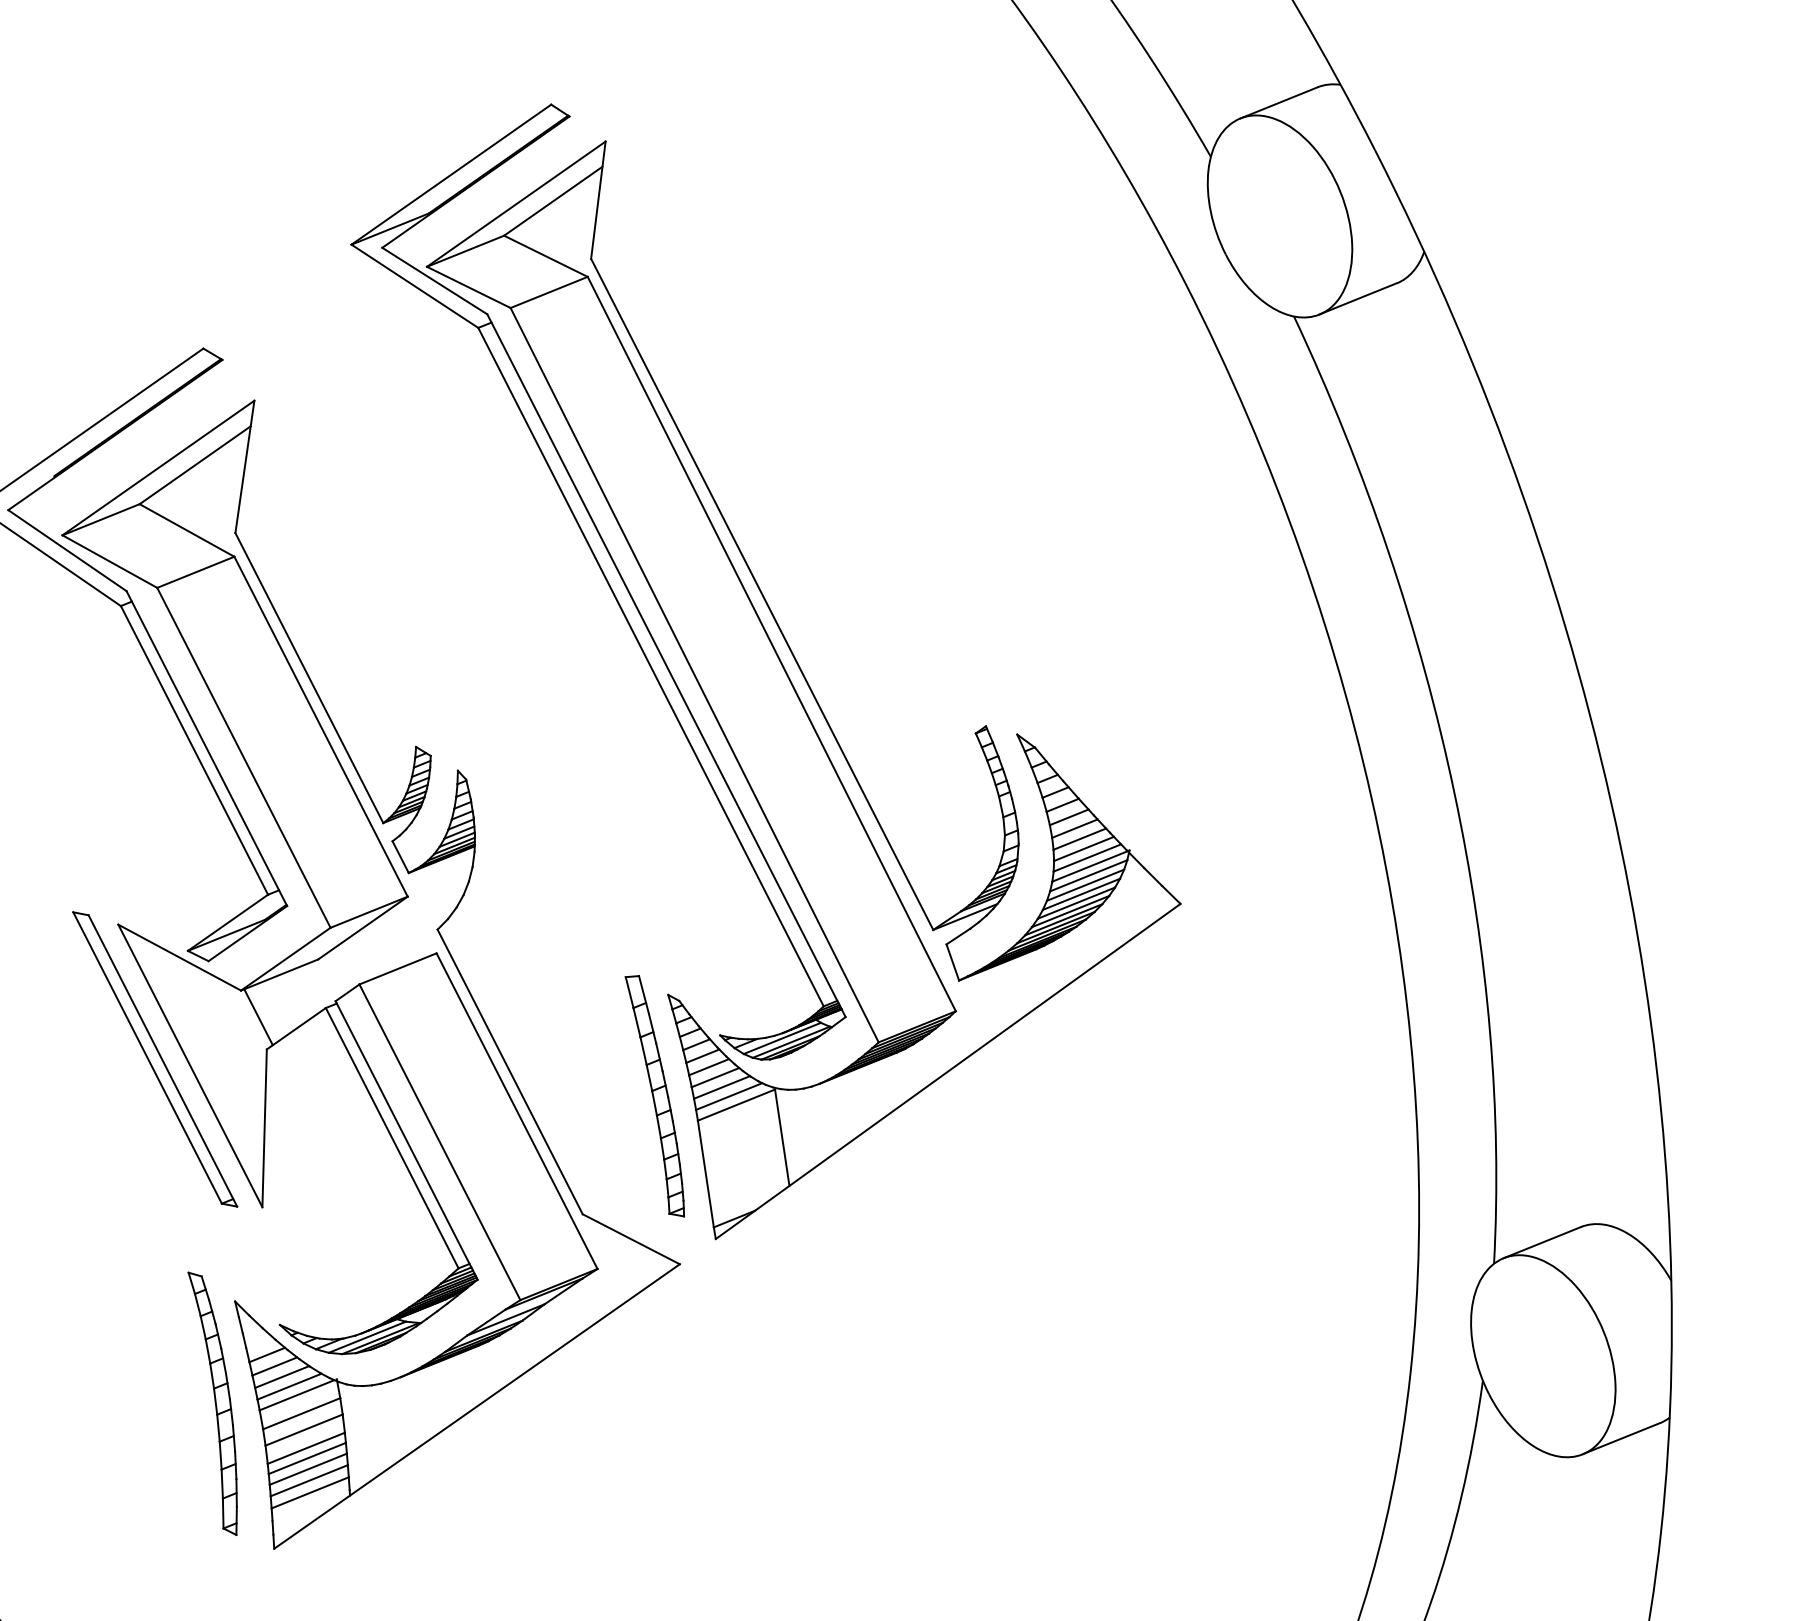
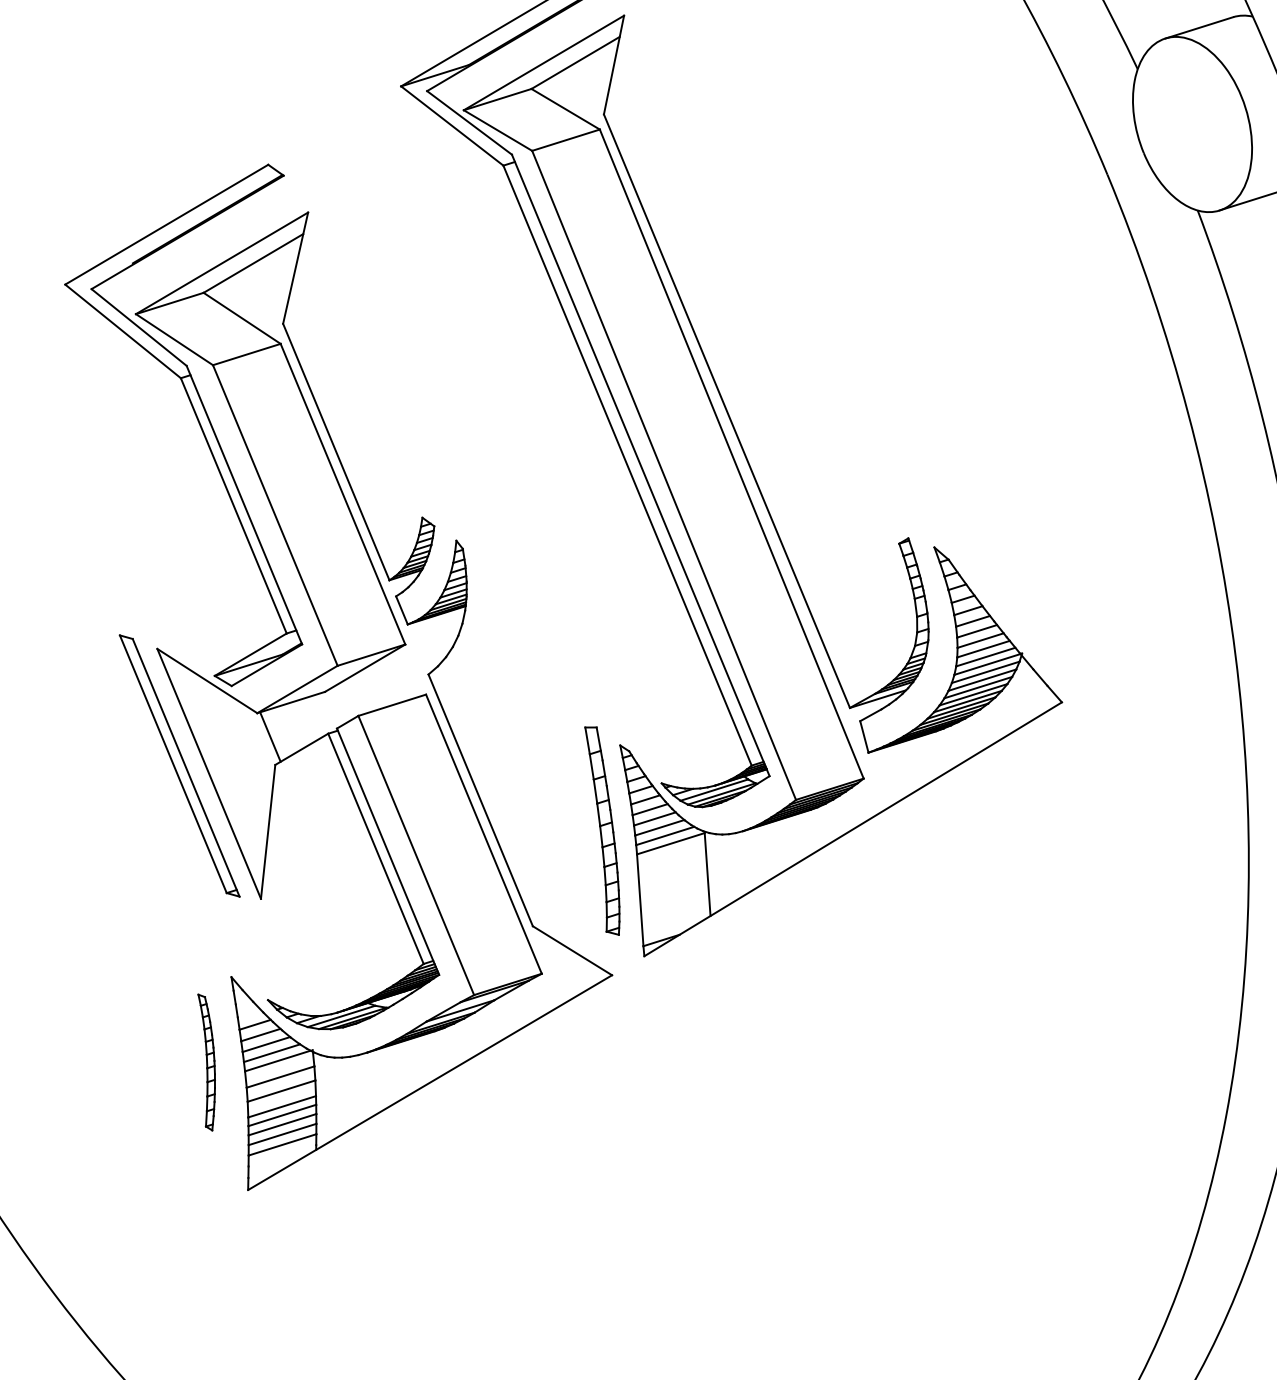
part: (212, 1403) -> (205, 1062), size x0.6

